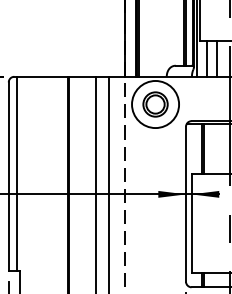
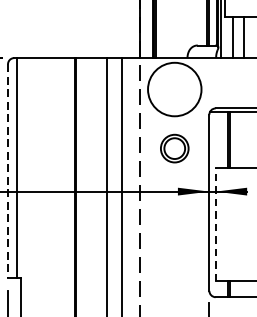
part: (155, 104) -> (174, 148), moved
line: (8, 177) -> (7, 172), solid -> dashed
line: (191, 223) -> (215, 224), solid -> dashed

